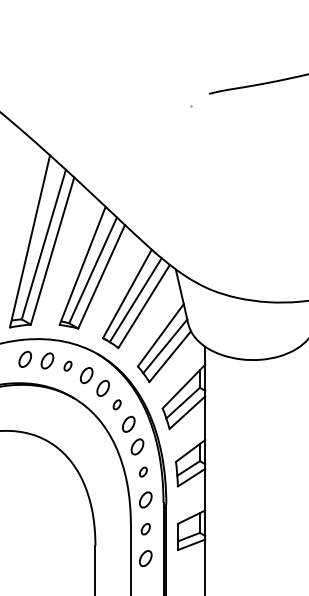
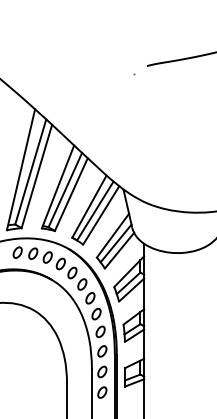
part: (67, 365) -> (47, 256), size x1.67
part: (116, 404) -> (81, 284), size x1.67
part: (143, 471) -> (100, 331), size x1.67
part: (145, 528) -> (102, 371), size x1.43

